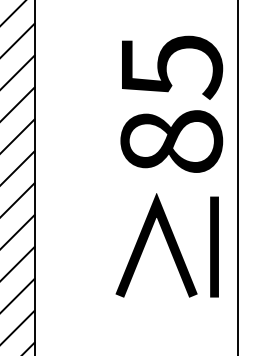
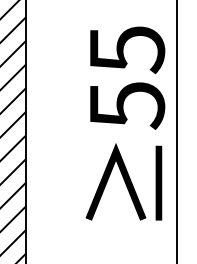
text: (171, 142) -> (127, 105), 85 -> 55

